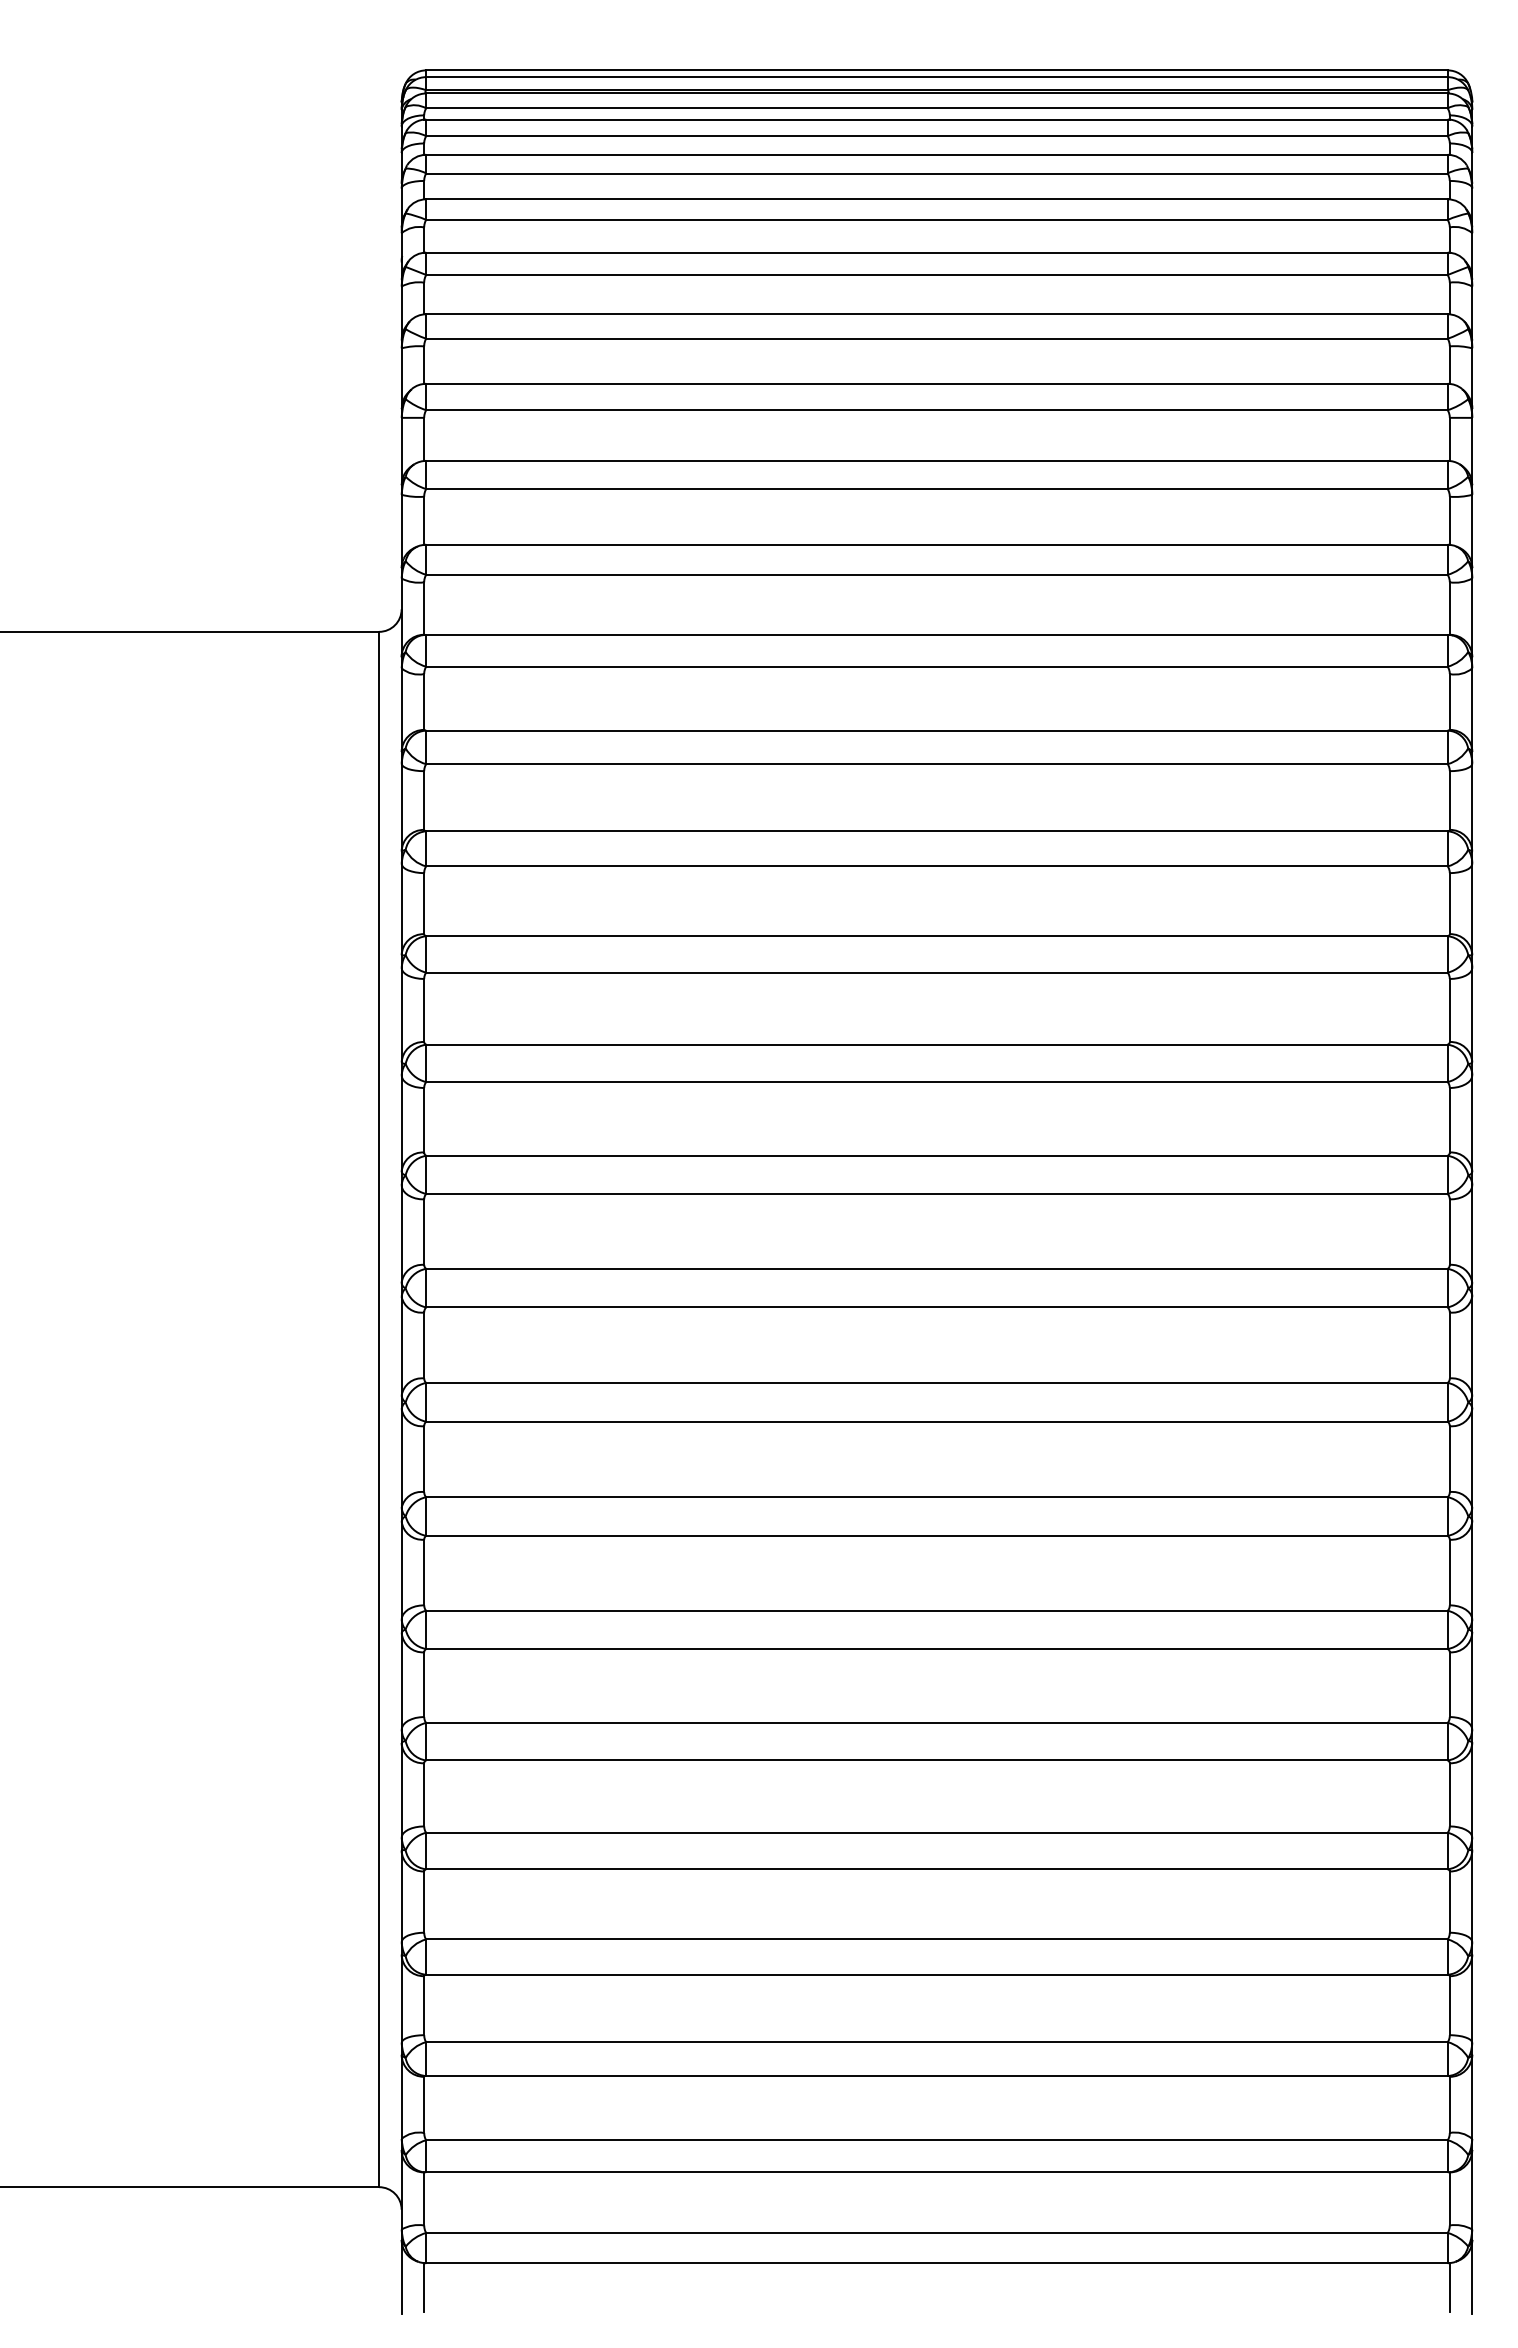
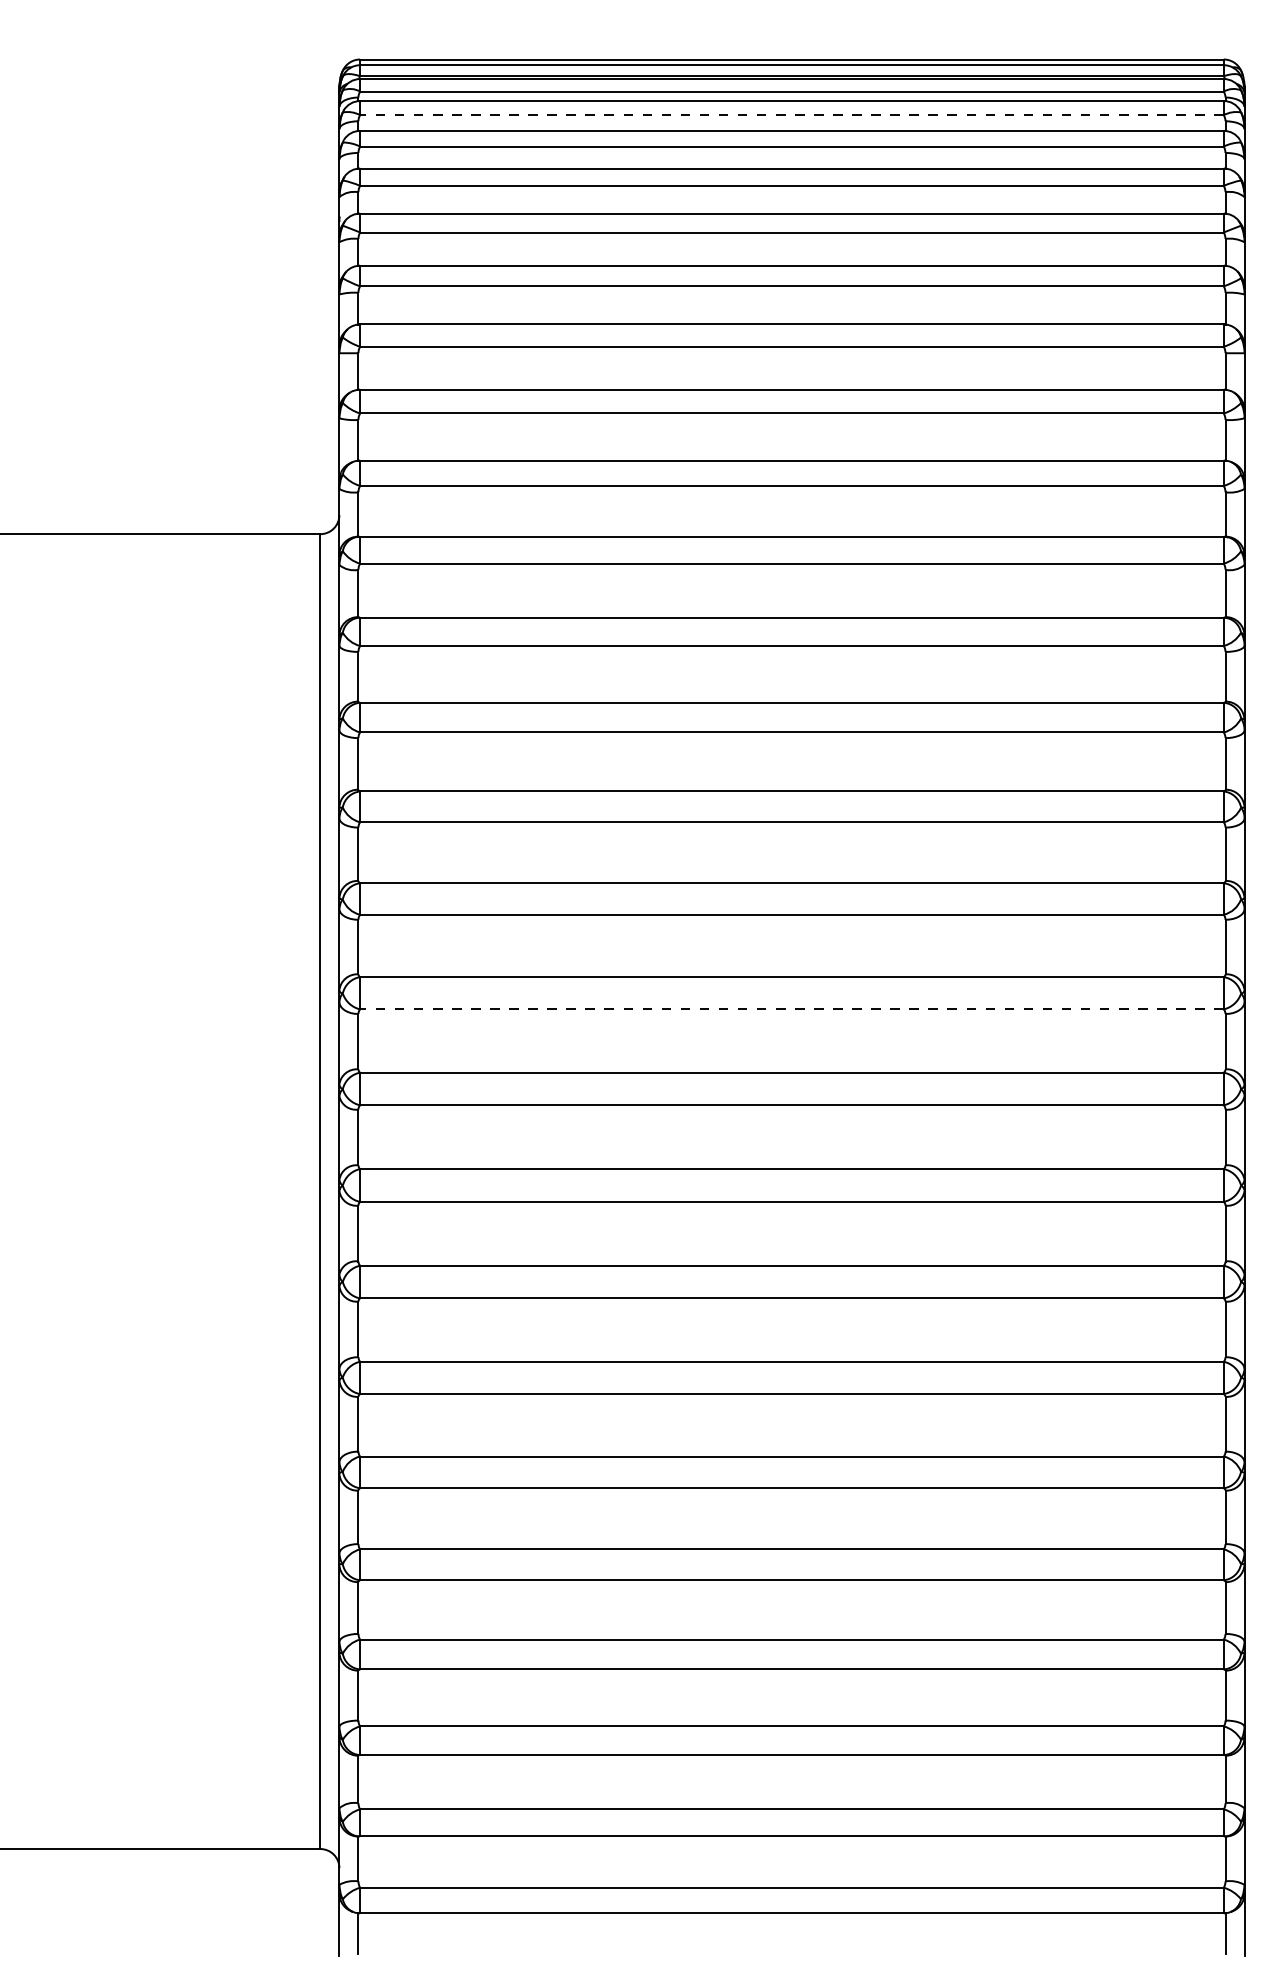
line: (936, 136) -> (791, 115), solid -> dashed
line: (936, 1194) -> (791, 1009), solid -> dashed

